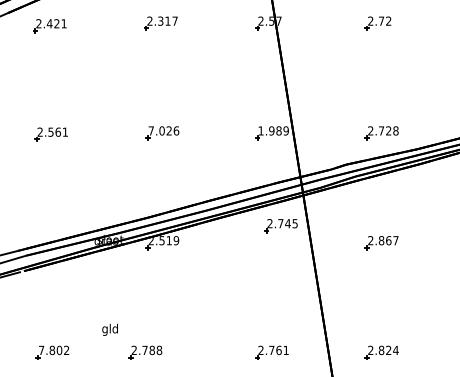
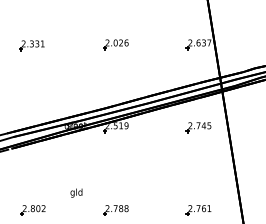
text: (150, 130) -> (106, 42), 7.026 -> 2.026
text: (273, 130) -> (199, 42), 1.989 -> 2.637
text: (54, 131) -> (34, 43), 2.561 -> 2.331
part: (280, 226) -> (198, 127), moved
text: (41, 349) -> (24, 207), 7.802 -> 2.802
part: (145, 352) -> (116, 210), moved

